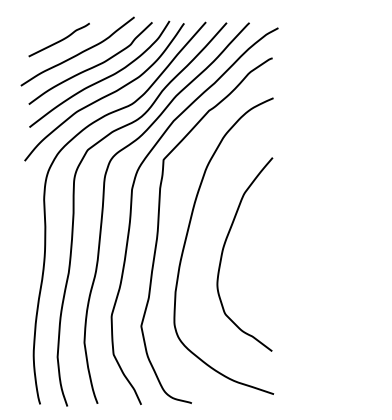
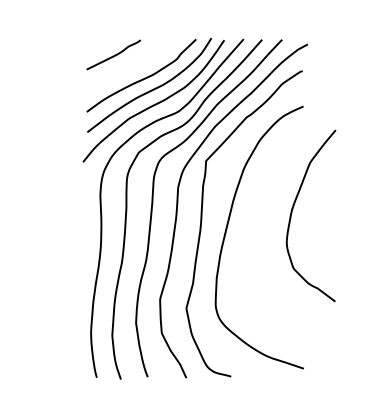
curve: (78, 53) -> (130, 66), removed
curve: (224, 247) -> (293, 209), moved

